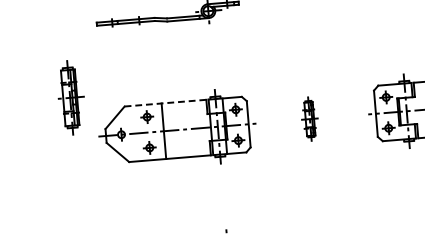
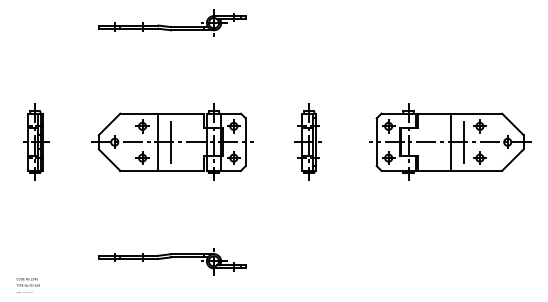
part: (71, 97) -> (36, 141), moved
line: (165, 102) -> (162, 113), dashed -> solid
part: (308, 118) -> (307, 141), size x1.67
line: (176, 129) -> (171, 141), added

